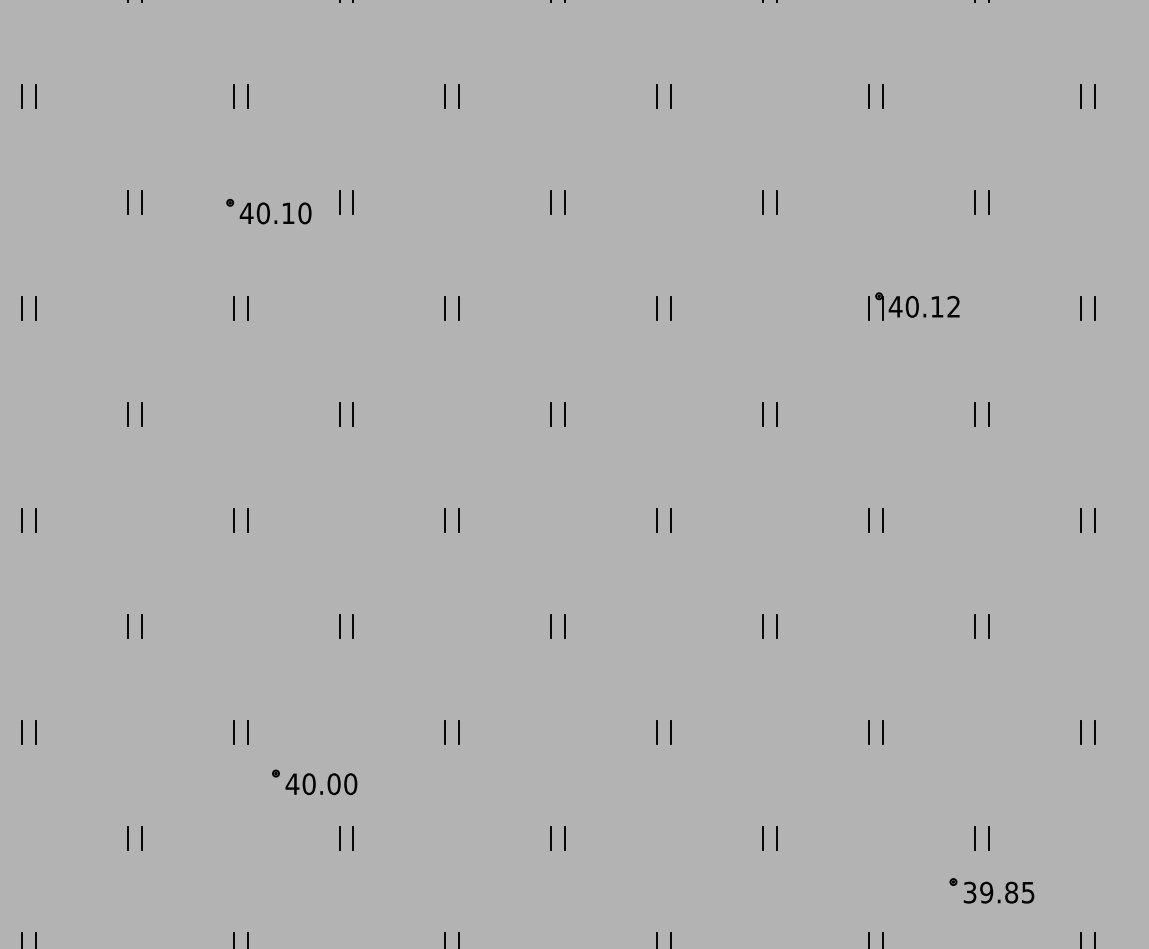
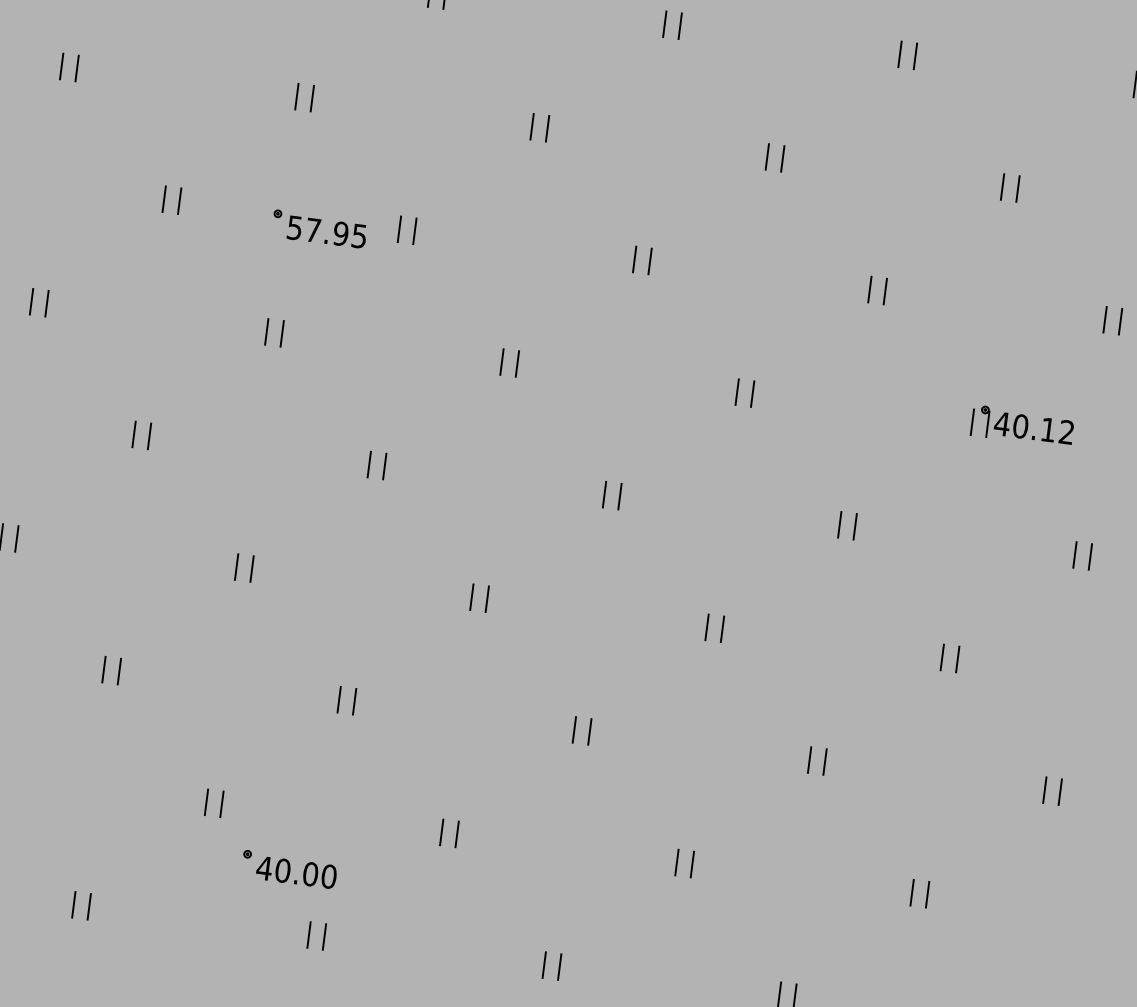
text: (275, 213) -> (326, 232), 40.10 -> 57.95

